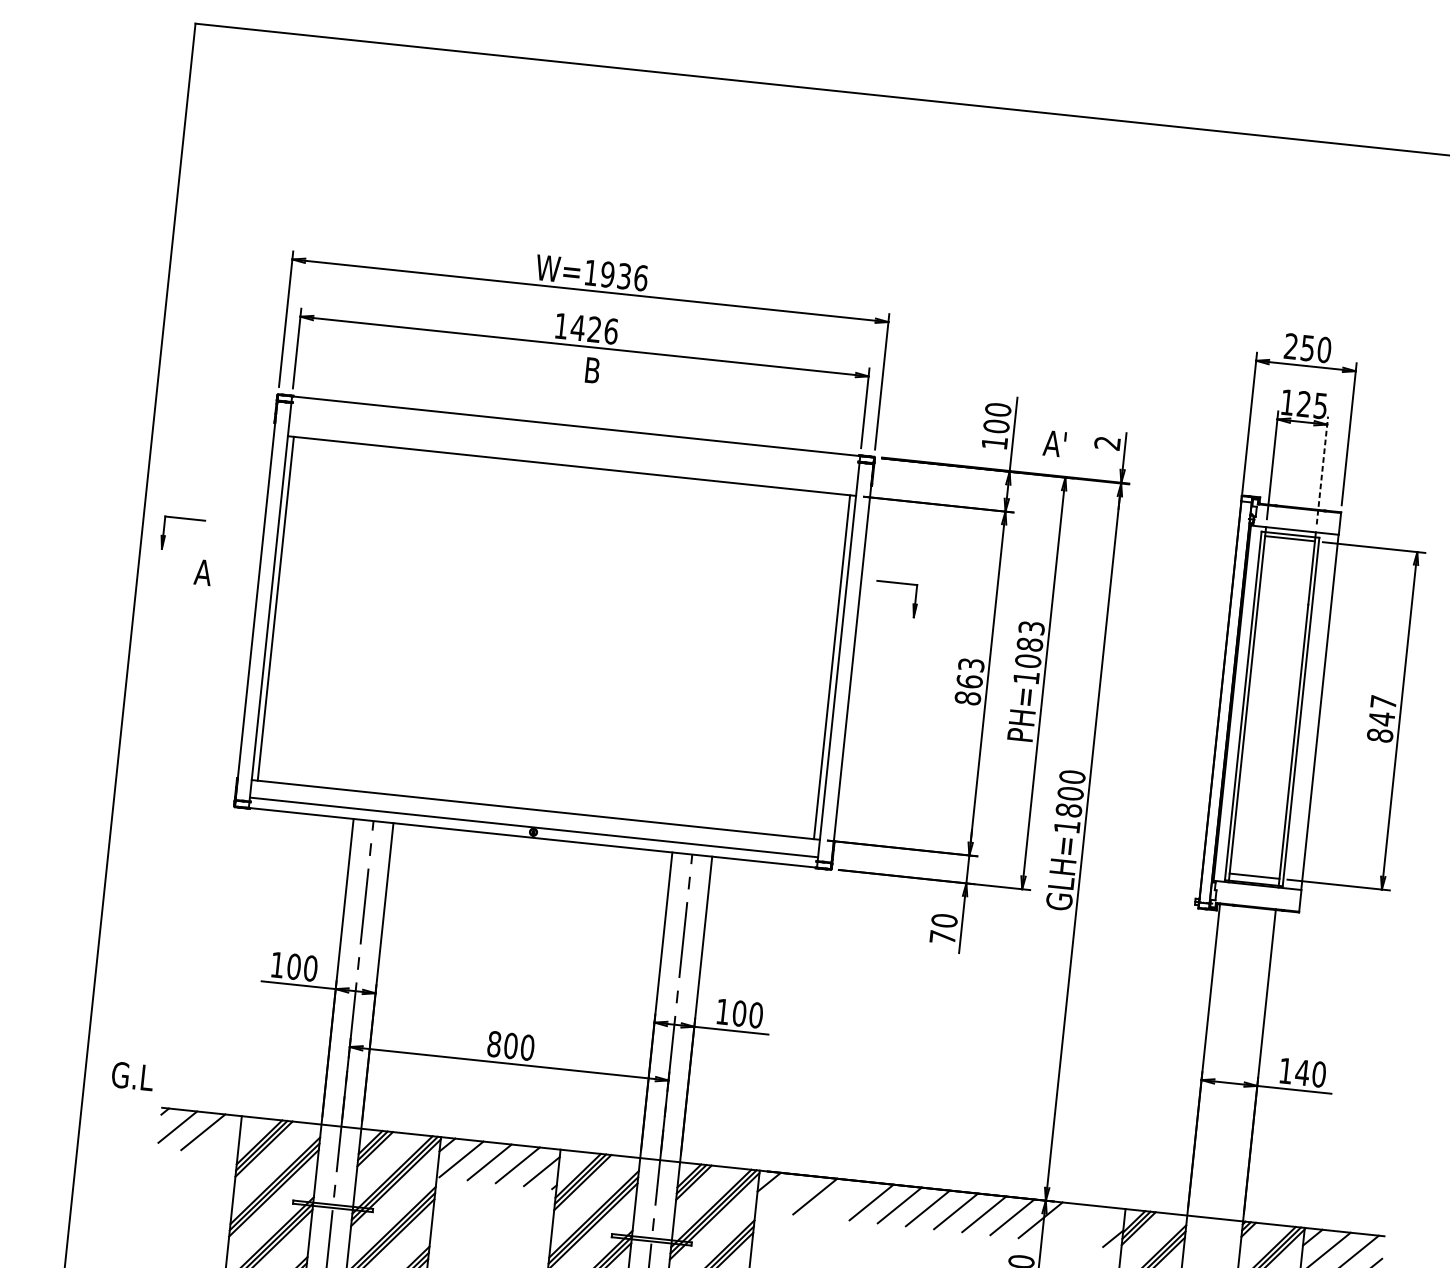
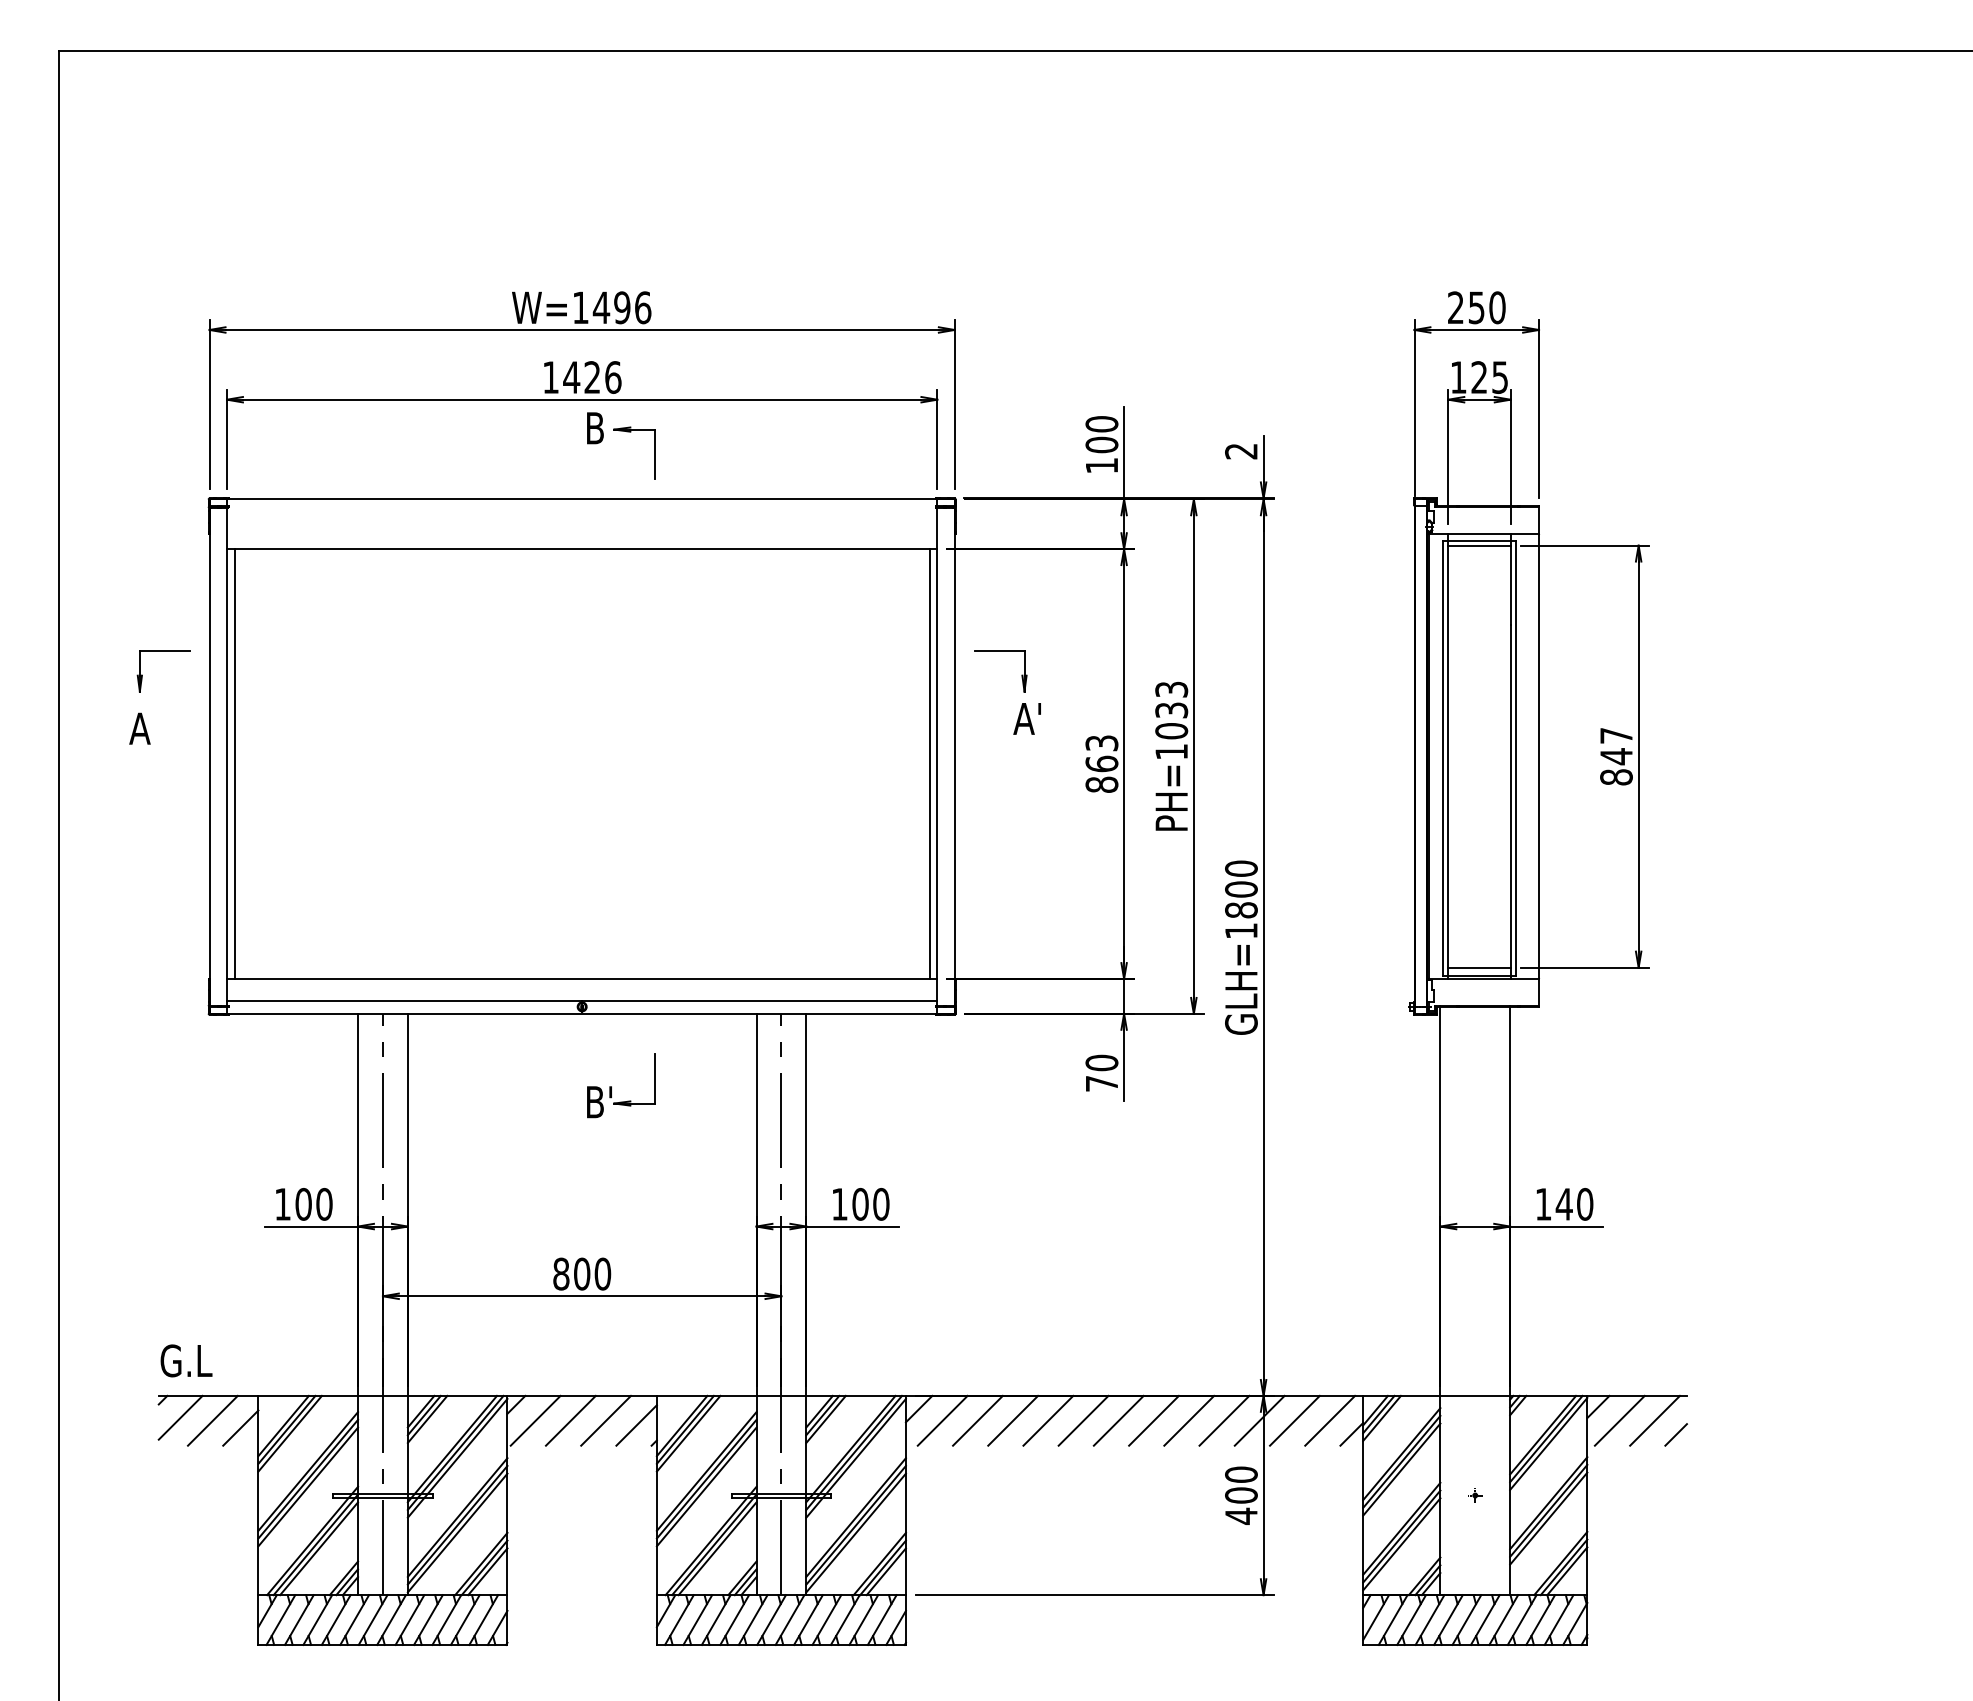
text: (615, 275) -> (611, 307), W=1936 -> W=1496
part: (637, 394) -> (654, 452), added
text: (1054, 443) -> (1026, 718), moved
line: (1322, 470) -> (1510, 456), dashed -> solid
part: (184, 518) -> (163, 651), moved
text: (1029, 644) -> (1171, 710), PH=1083 -> PH=1033
part: (550, 898) -> (611, 1086), added
text: (132, 1076) -> (186, 1360), moved
line: (224, 1139) -> (240, 1427), added
line: (786, 1193) -> (942, 1420), added
line: (843, 1199) -> (1013, 1420), added
line: (1068, 1222) -> (1294, 1420), added
line: (1097, 1225) -> (1330, 1420), added

